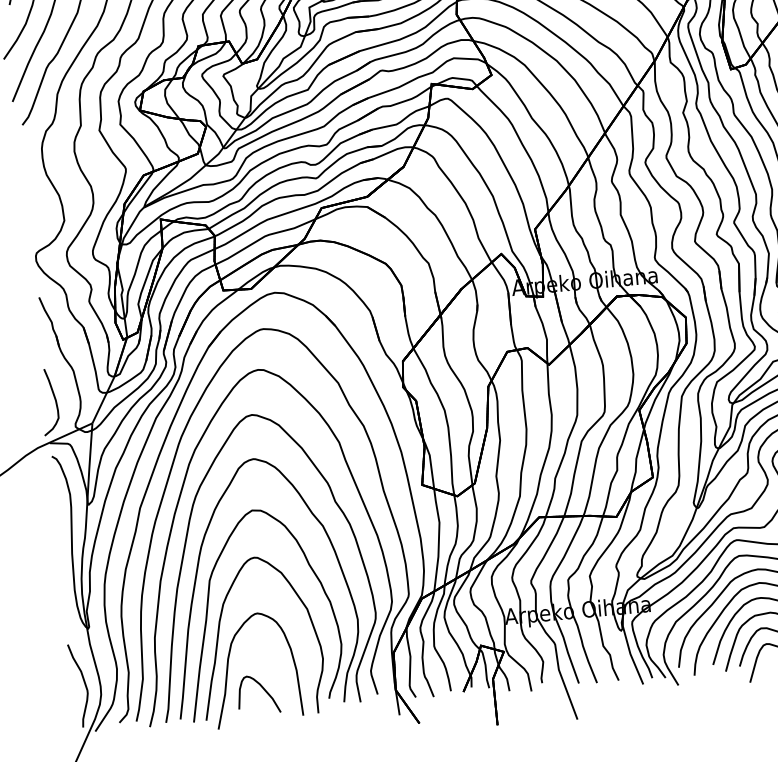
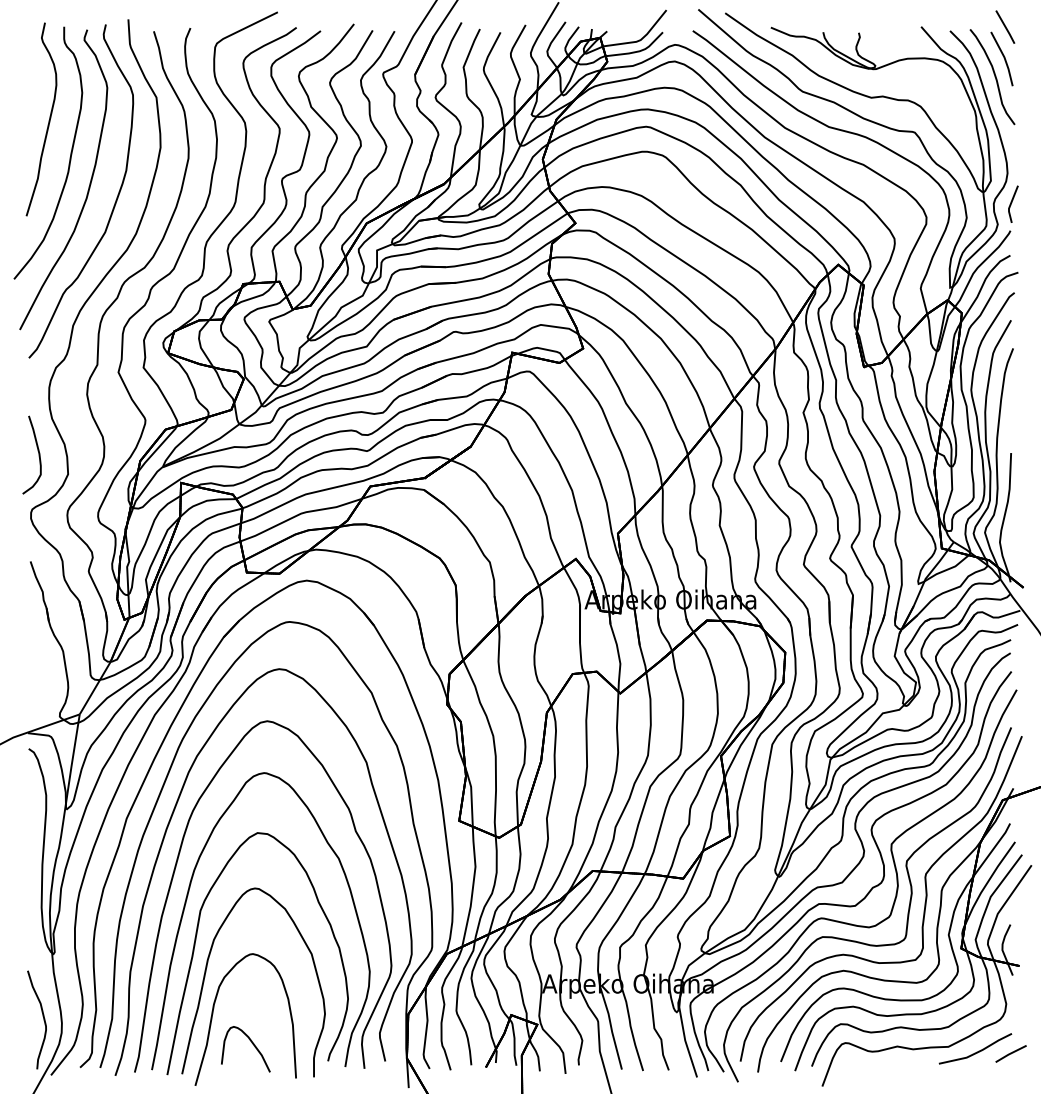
curve: (54, 398) -> (37, 451), moved

